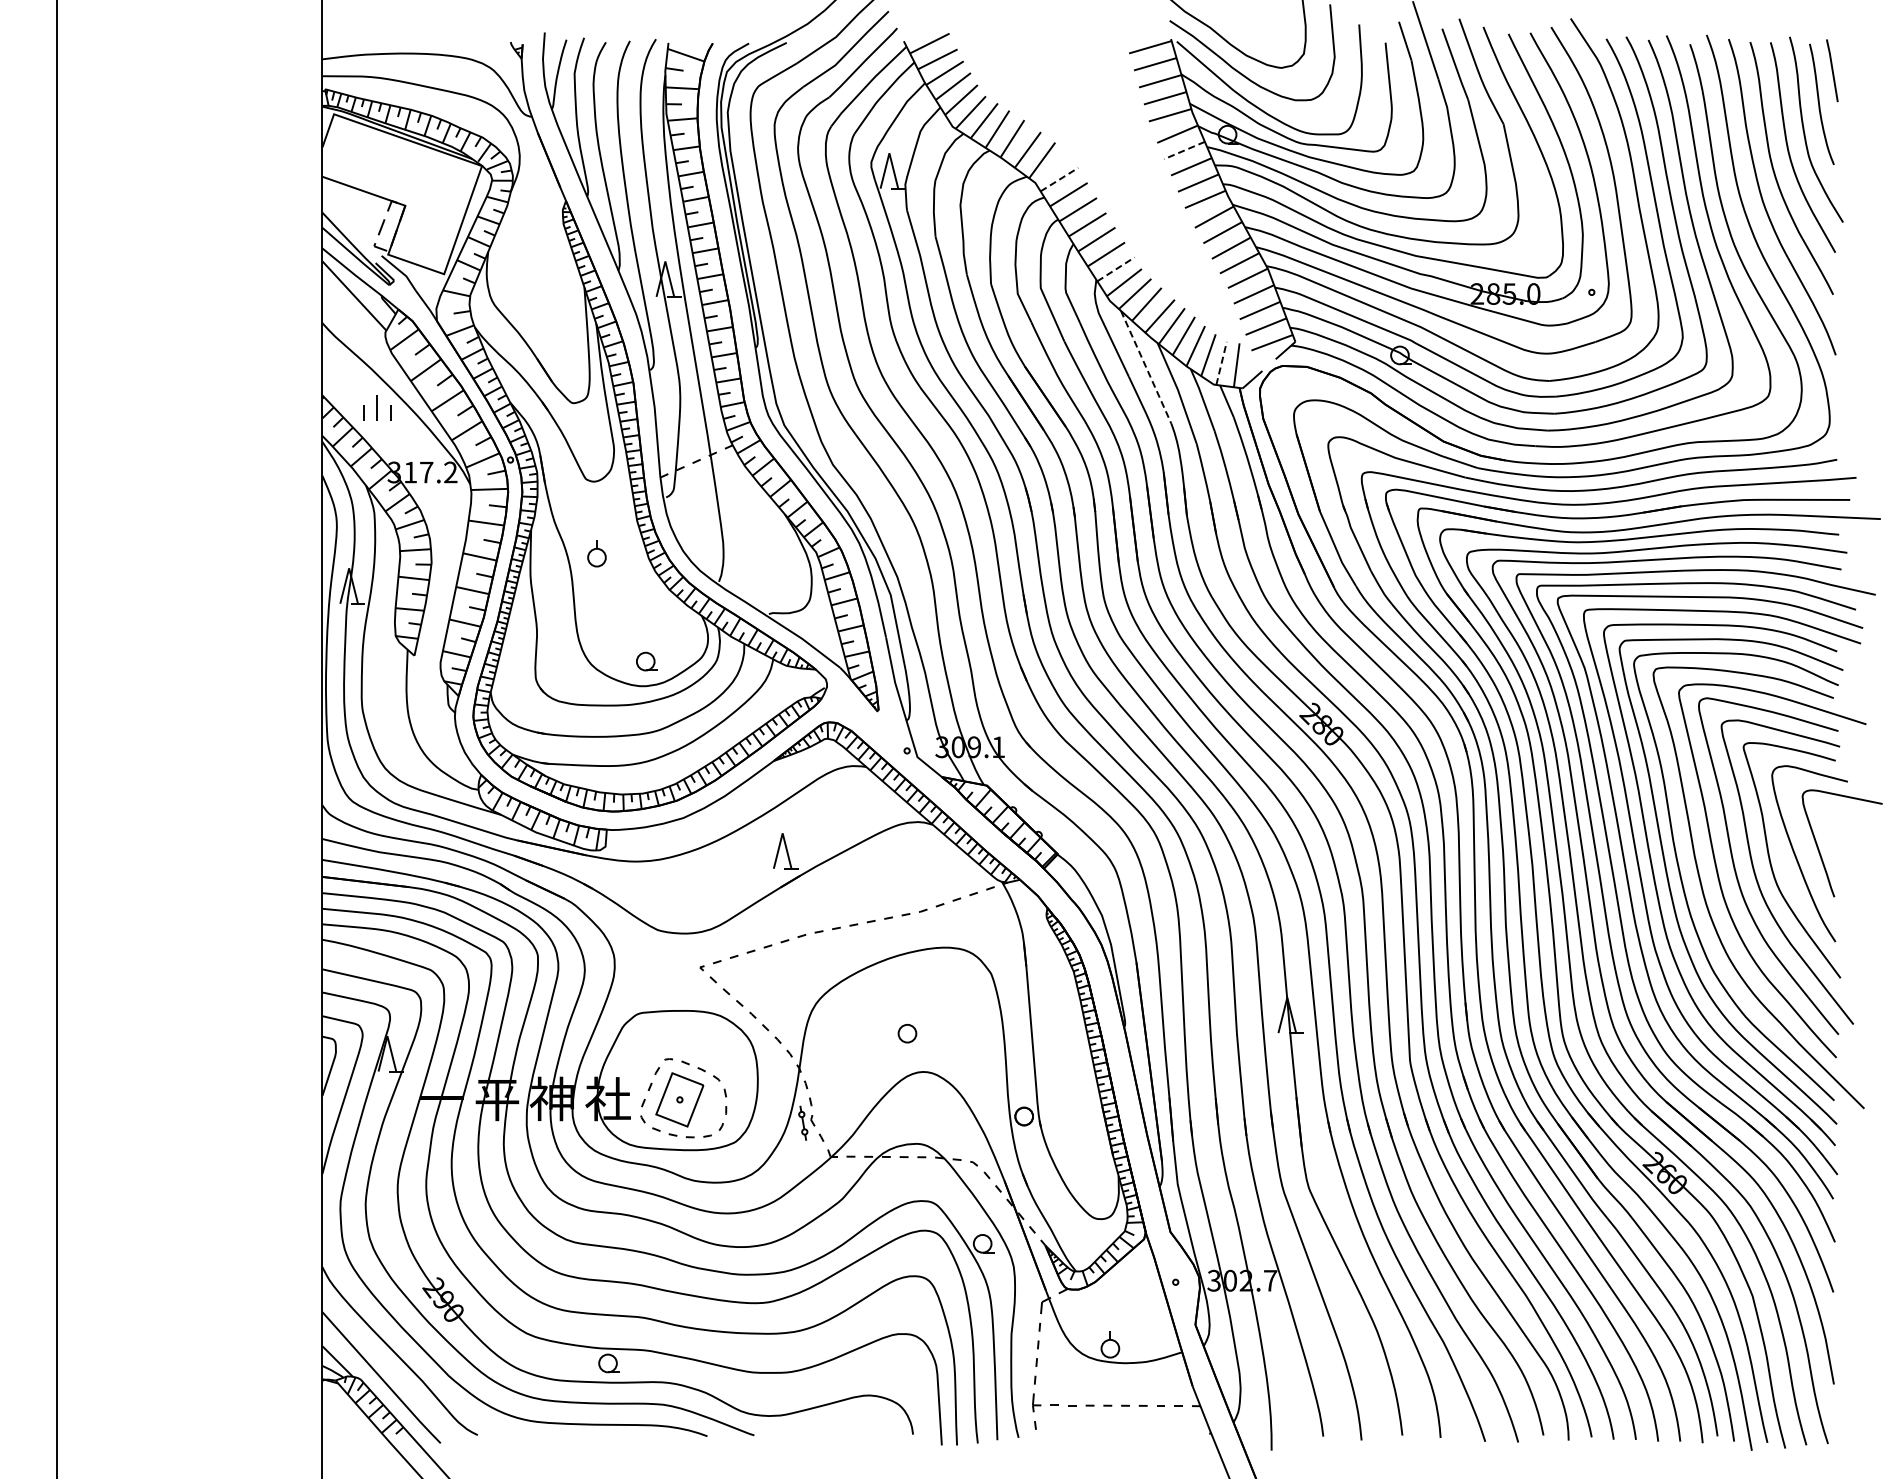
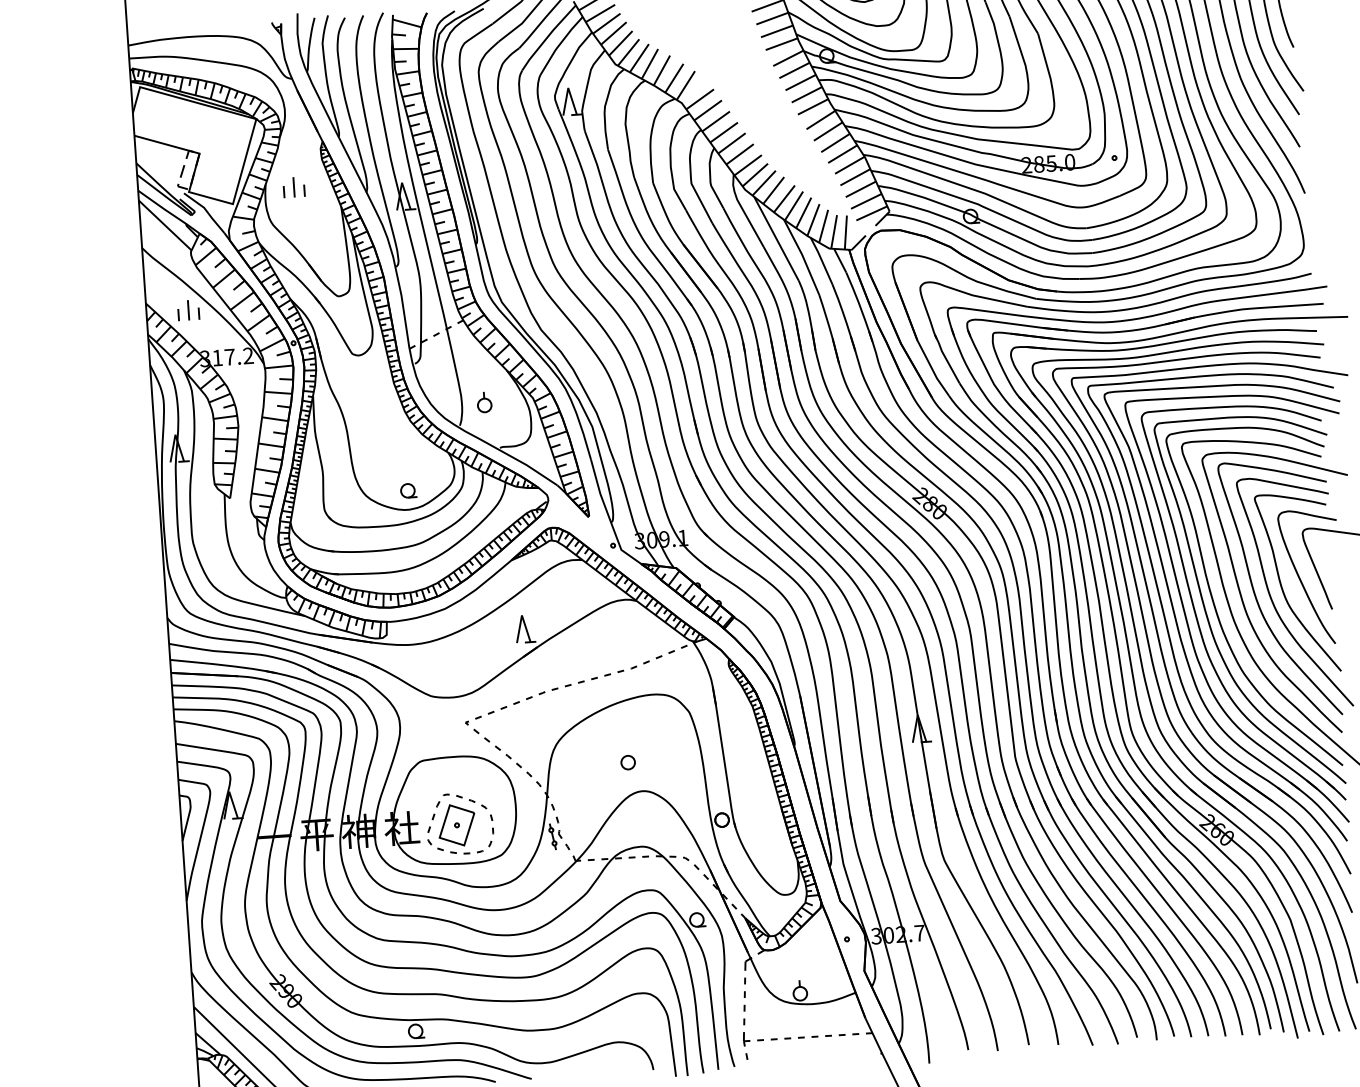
line: (1184, 150) -> (794, 70), dashed -> solid
line: (1059, 179) -> (700, 99), dashed -> solid
part: (524, 257) -> (293, 187), added
line: (1116, 269) -> (748, 165), dashed -> solid
line: (1221, 362) -> (834, 231), dashed -> solid
line: (1146, 367) -> (776, 238), dashed -> solid
part: (596, 553) -> (484, 402), moved

